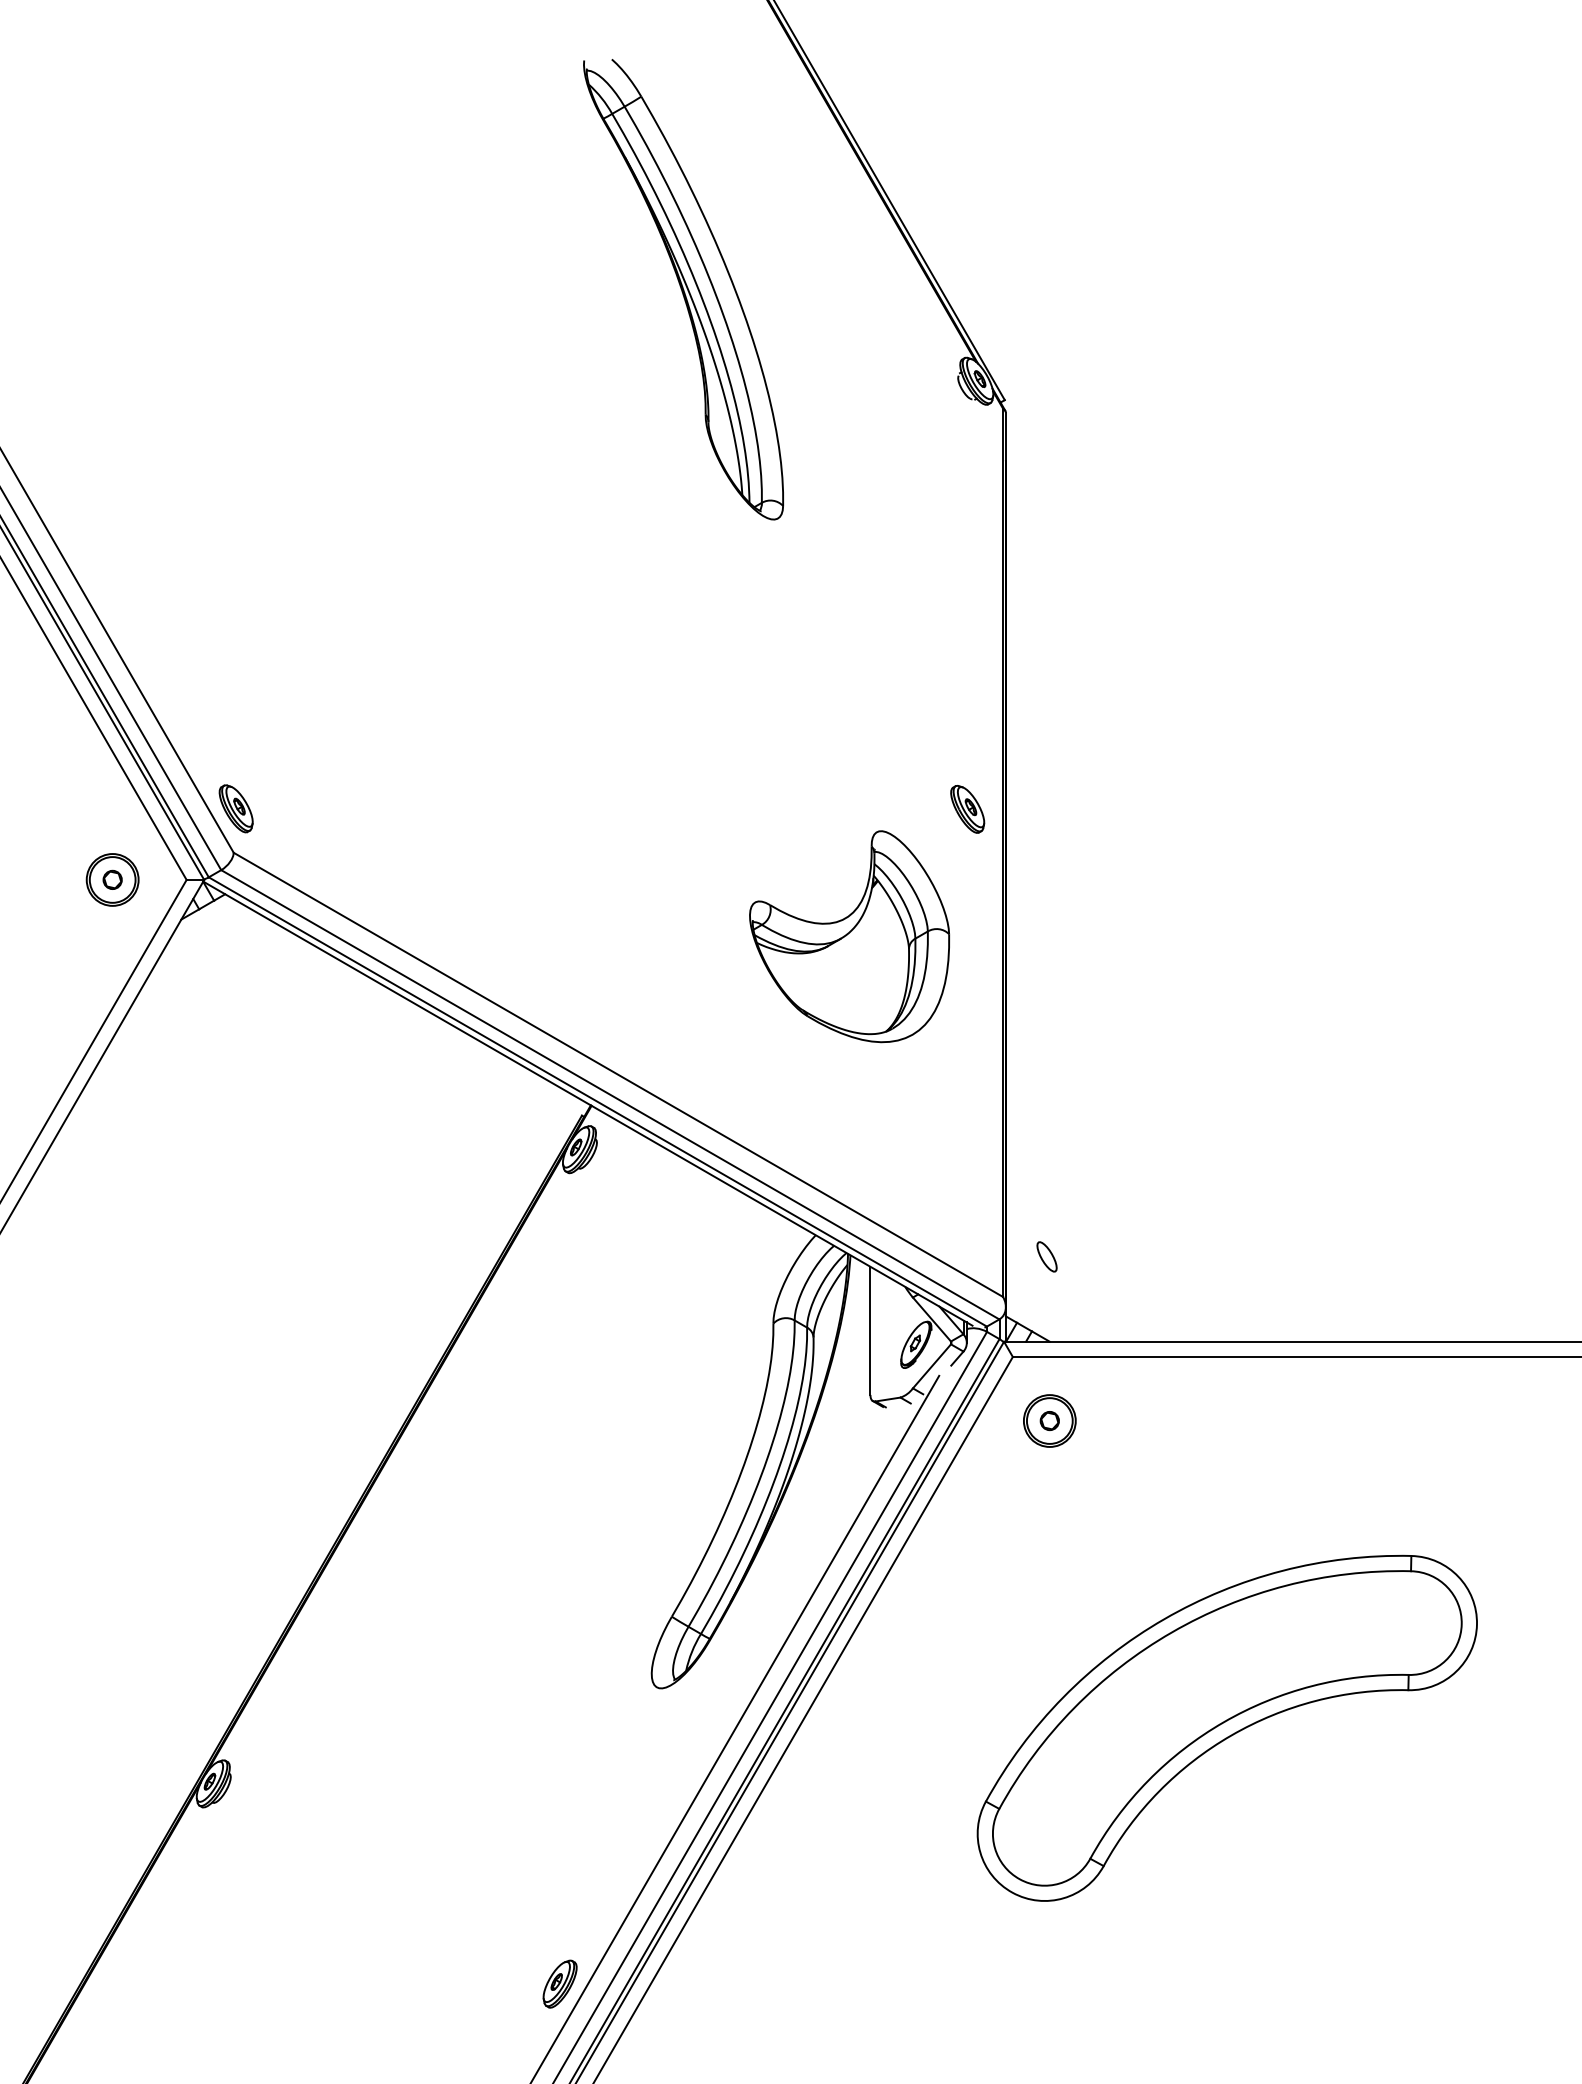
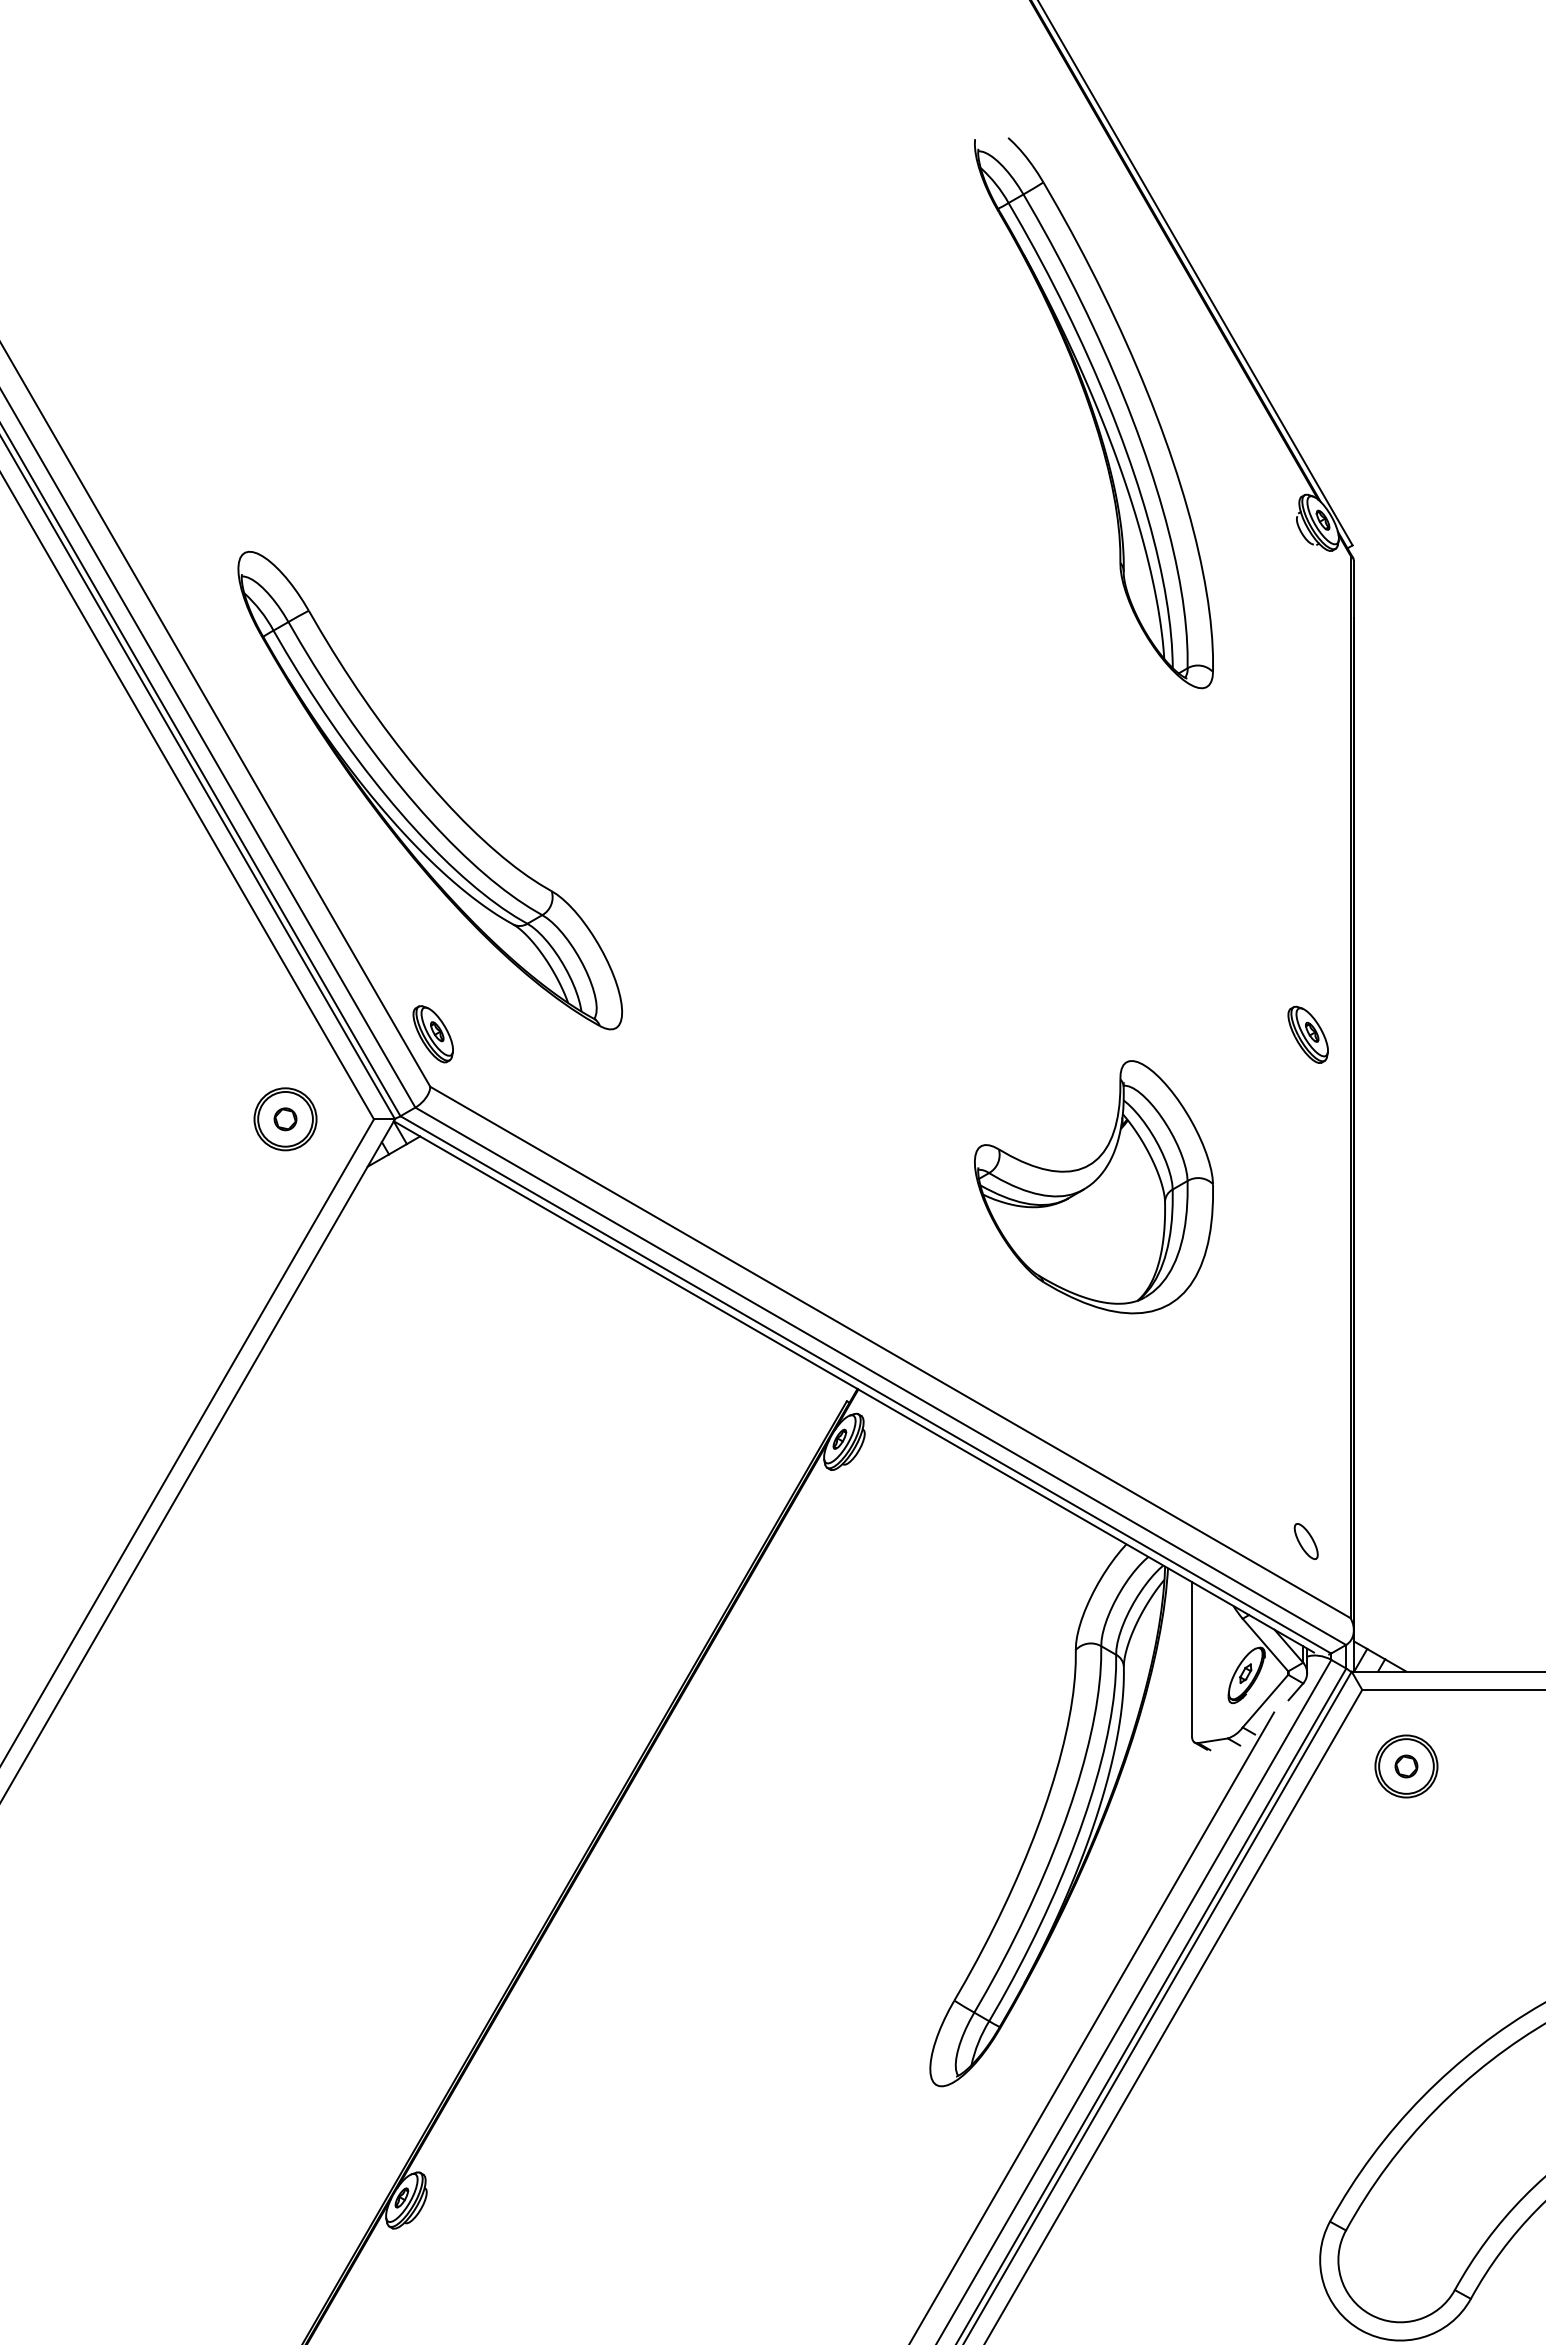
part: (683, 289) -> (1093, 413), moved
part: (233, 604) -> (430, 789), added
part: (849, 936) -> (1093, 1186), moved
part: (1046, 1256) -> (1305, 1541), moved

